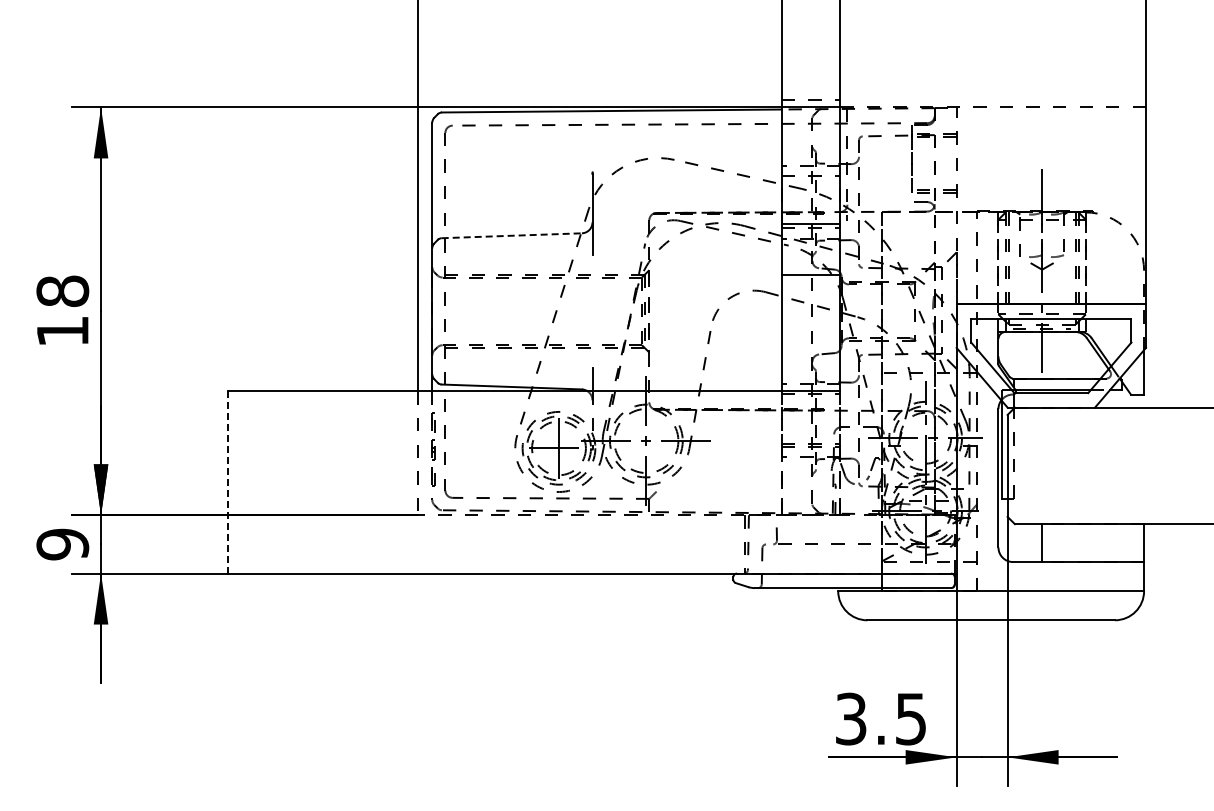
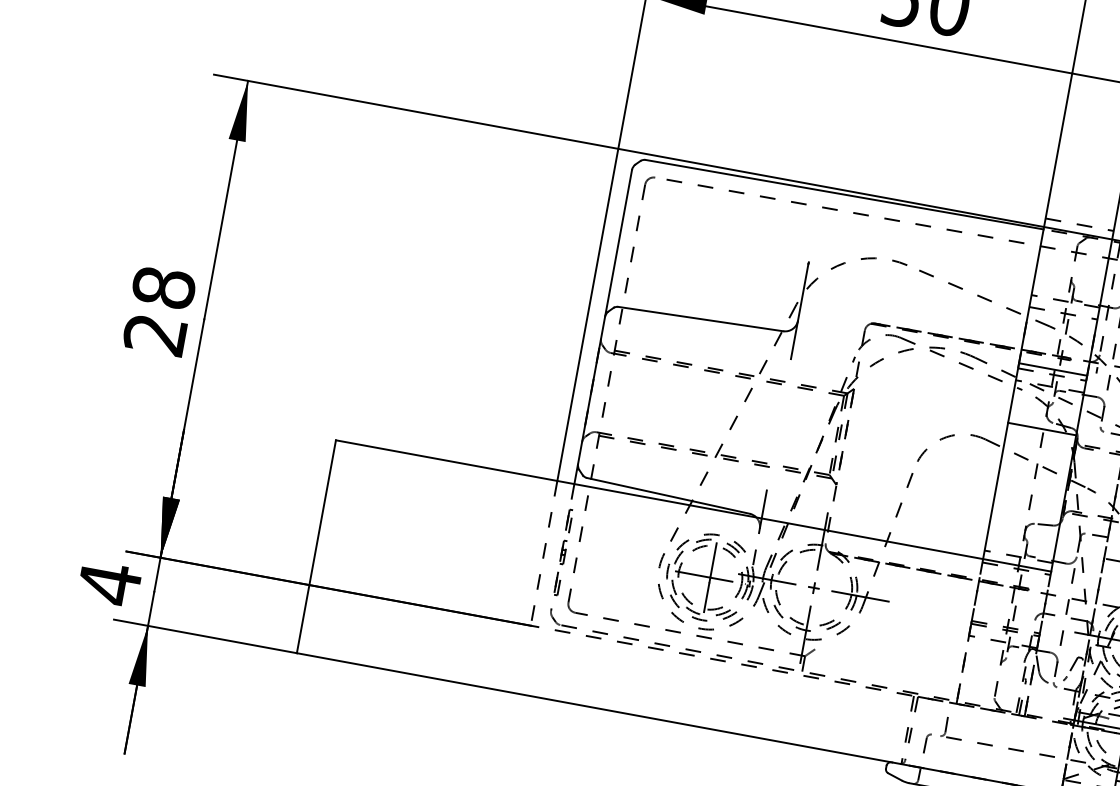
line: (512, 235) -> (701, 318), dashed -> solid
text: (62, 331) -> (154, 334), 18 -> 28
line: (228, 483) -> (316, 547), dashed -> solid
text: (62, 544) -> (109, 583), 9 -> 4

